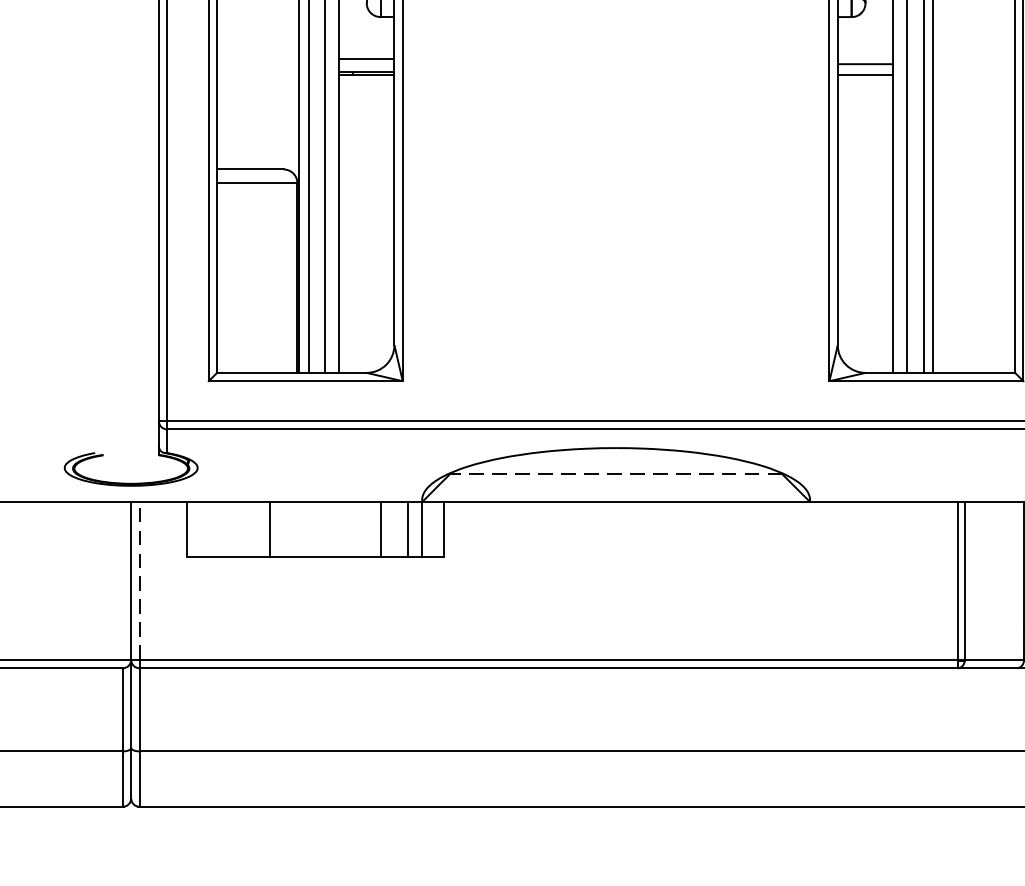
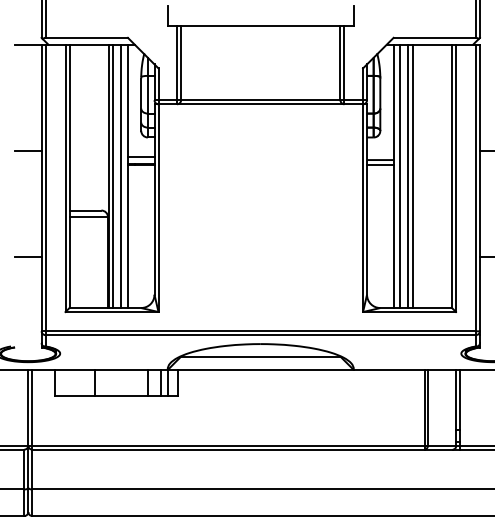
line: (131, 44) -> (28, 150), added
line: (131, 267) -> (28, 257), added
line: (615, 473) -> (260, 356), dashed -> solid
line: (139, 580) -> (32, 407), dashed -> solid

